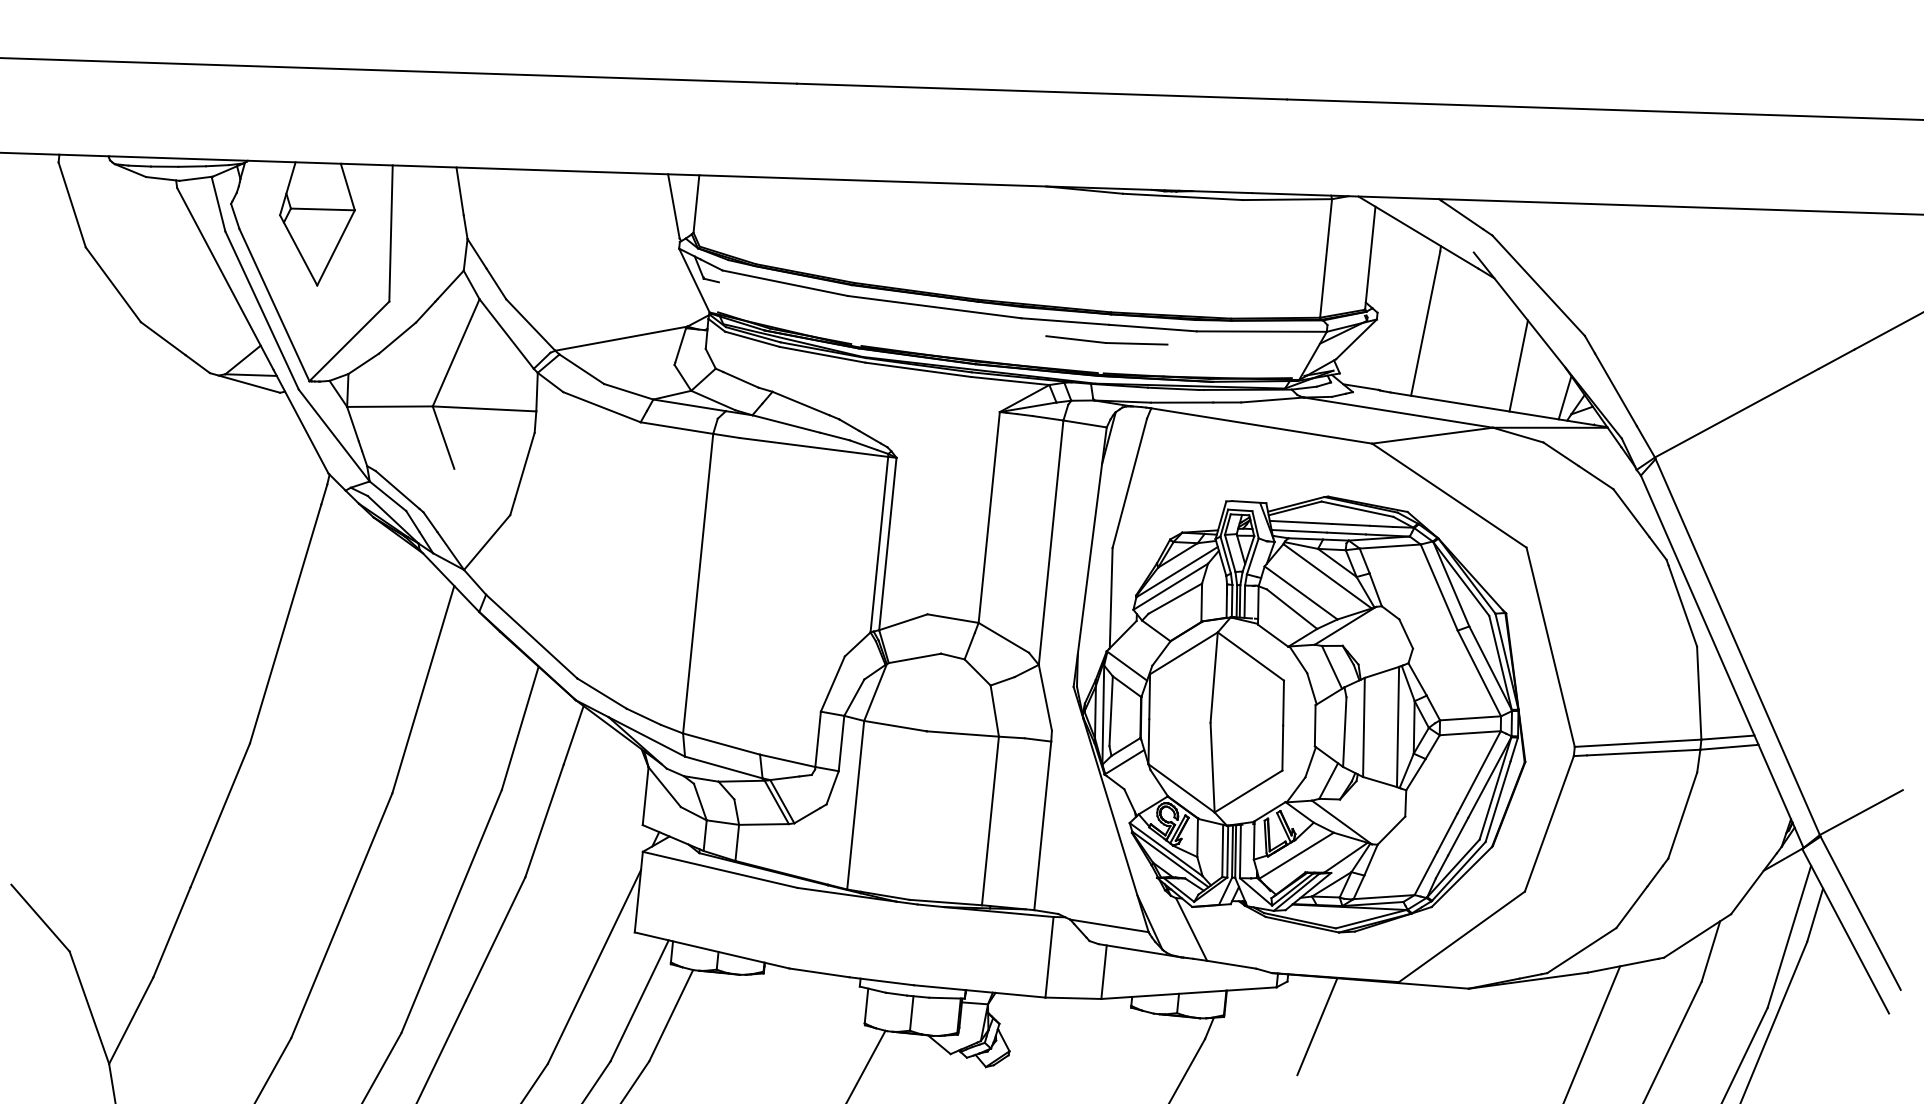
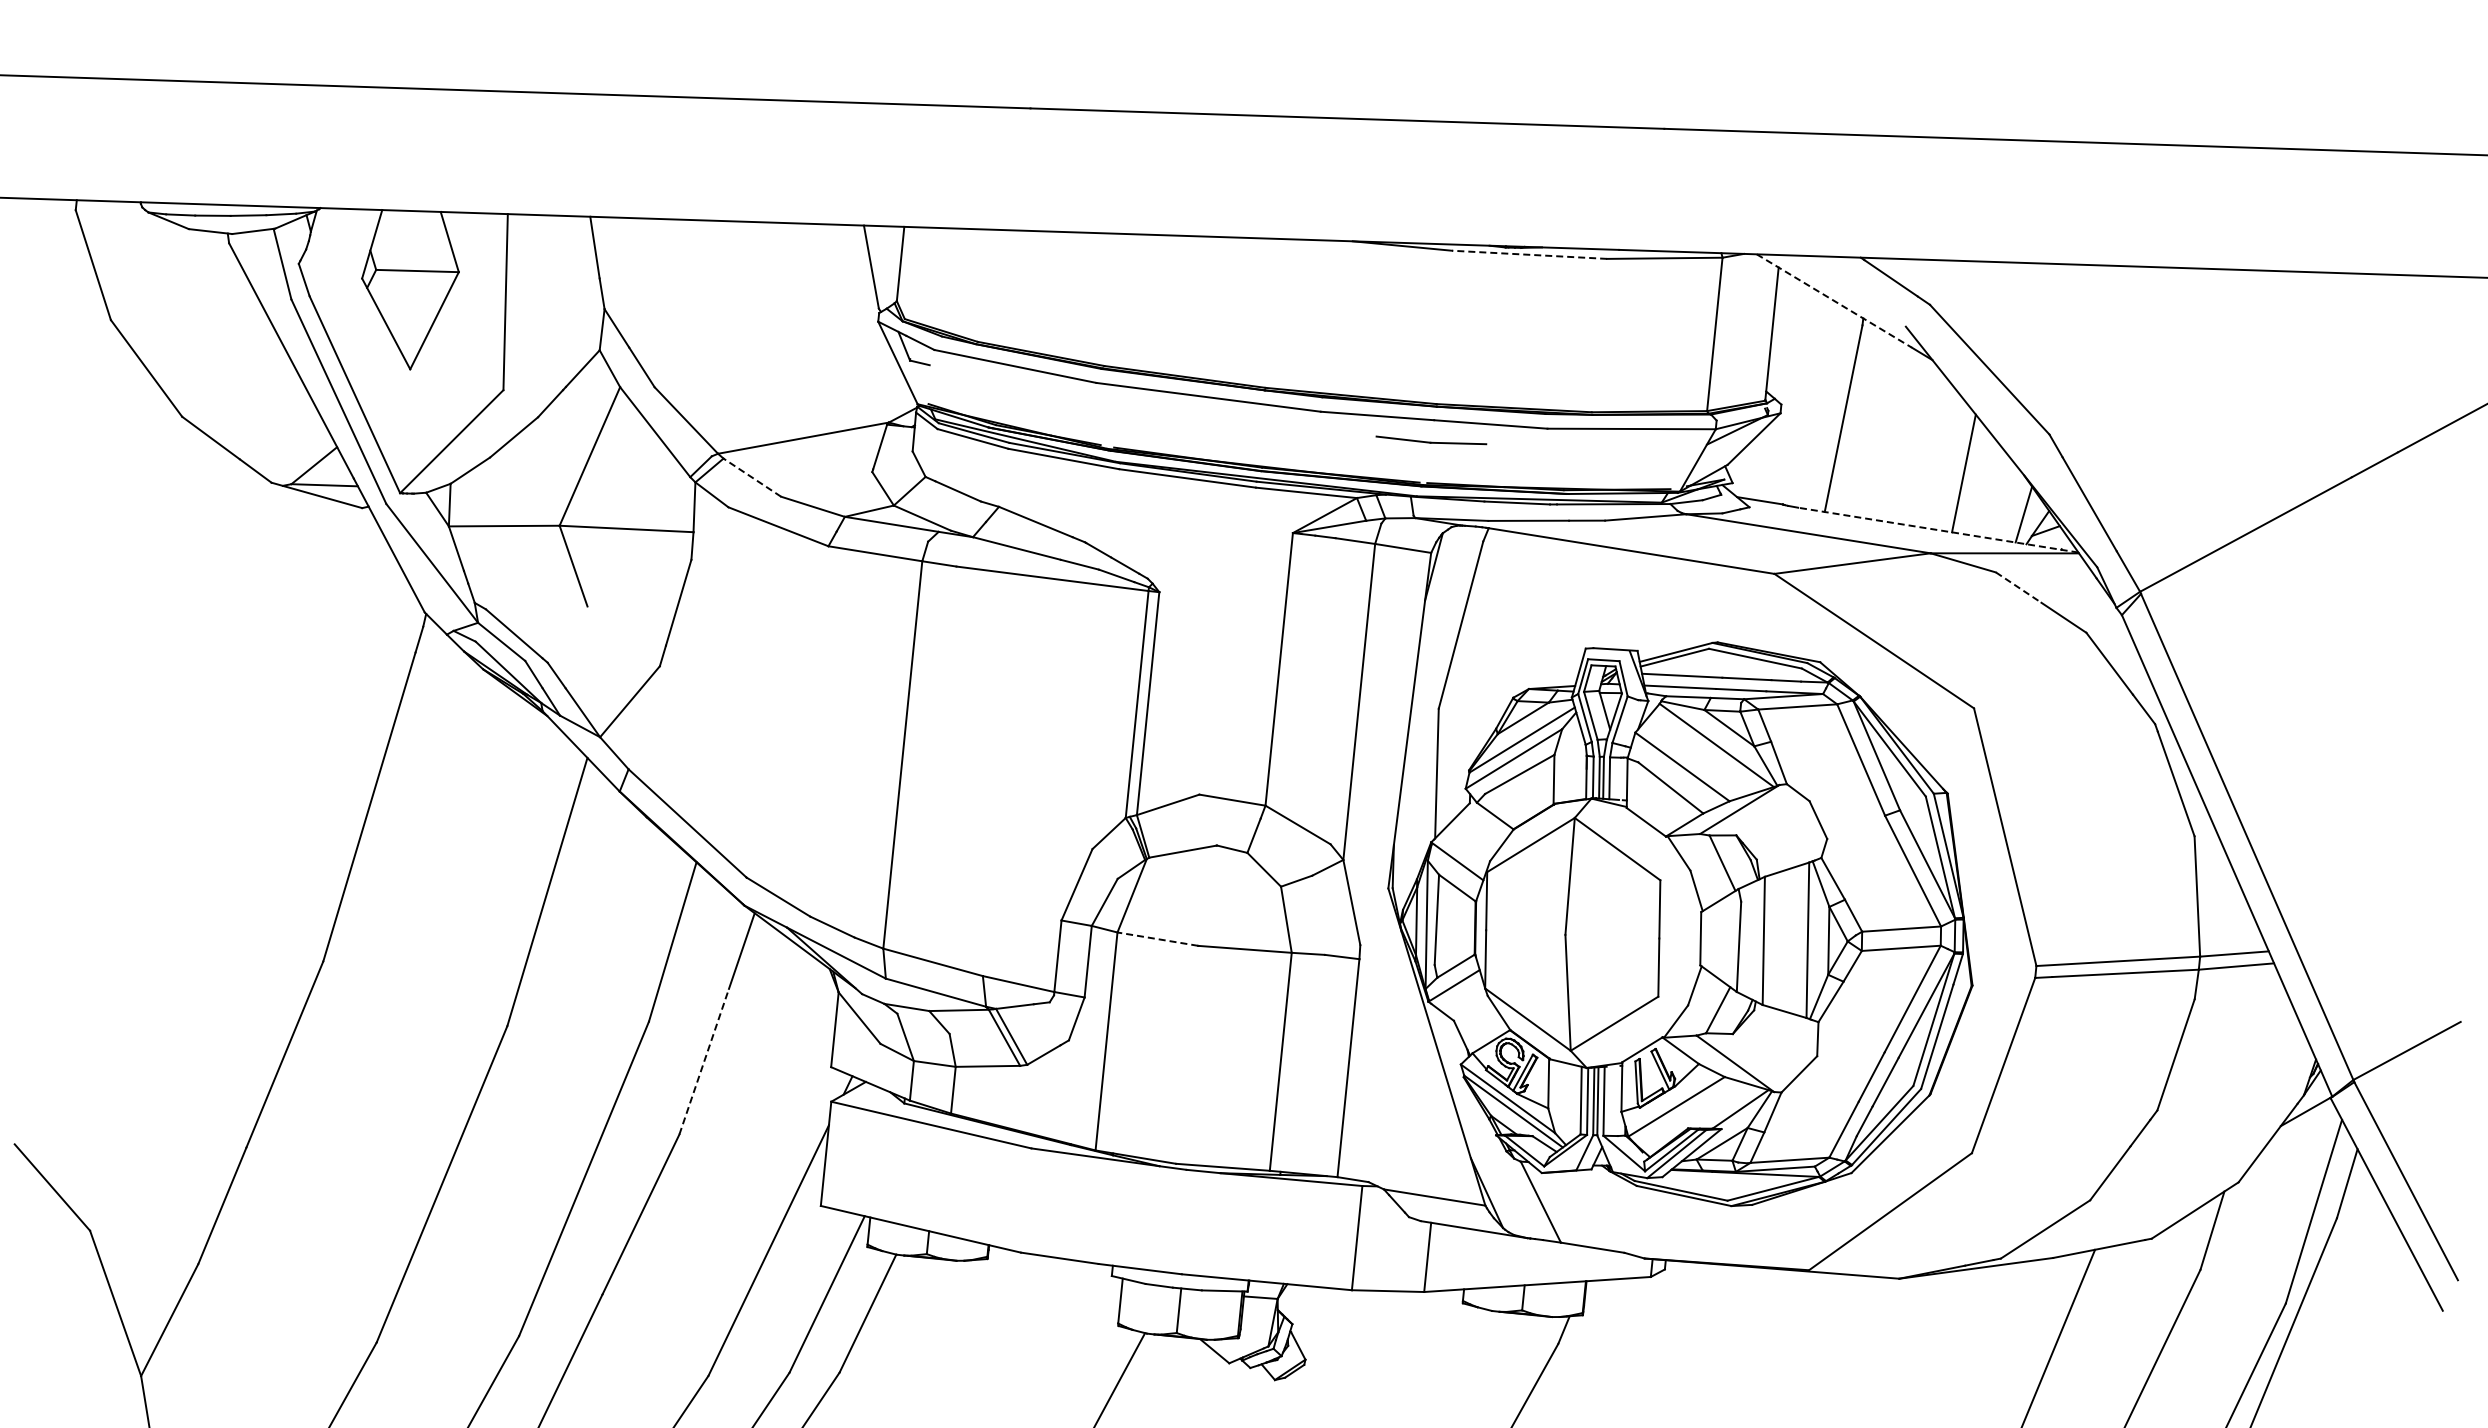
line: (1182, 196) -> (1529, 254), solid -> dashed
line: (1418, 232) -> (1834, 300), solid -> dashed
part: (1106, 340) -> (1431, 440), size x0.7
line: (581, 369) -> (752, 477), solid -> dashed
line: (1499, 410) -> (1938, 530), solid -> dashed
line: (1561, 454) -> (2019, 587), solid -> dashed
line: (895, 726) -> (1157, 939), solid -> dashed
line: (544, 820) -> (704, 1061), solid -> dashed
line: (1317, 1026) -> (1703, 1327), removed

